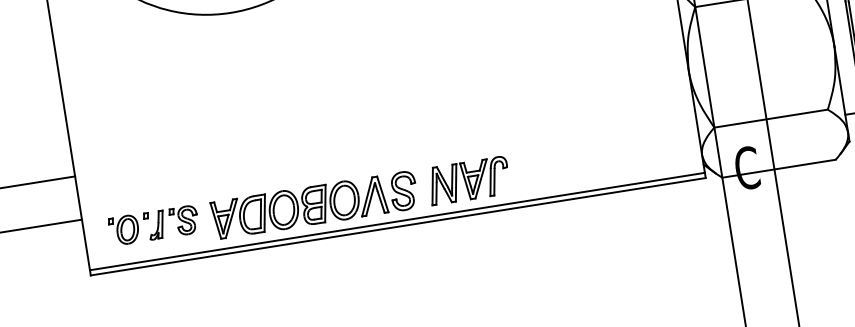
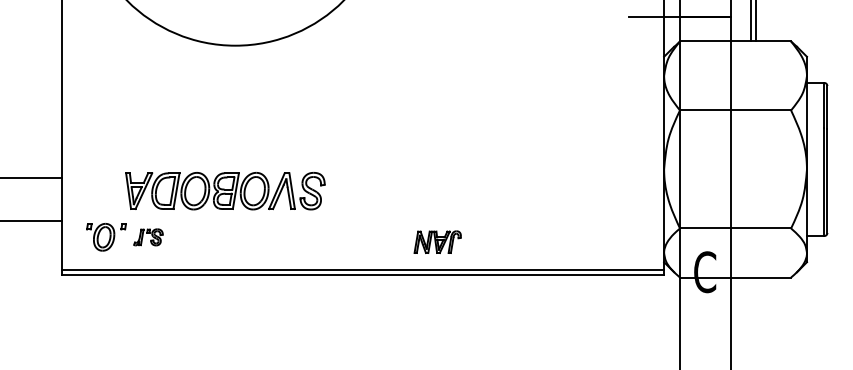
part: (469, 181) -> (437, 242), size x0.6
part: (314, 205) -> (225, 191), moved
part: (173, 222) -> (148, 237), size x0.6

